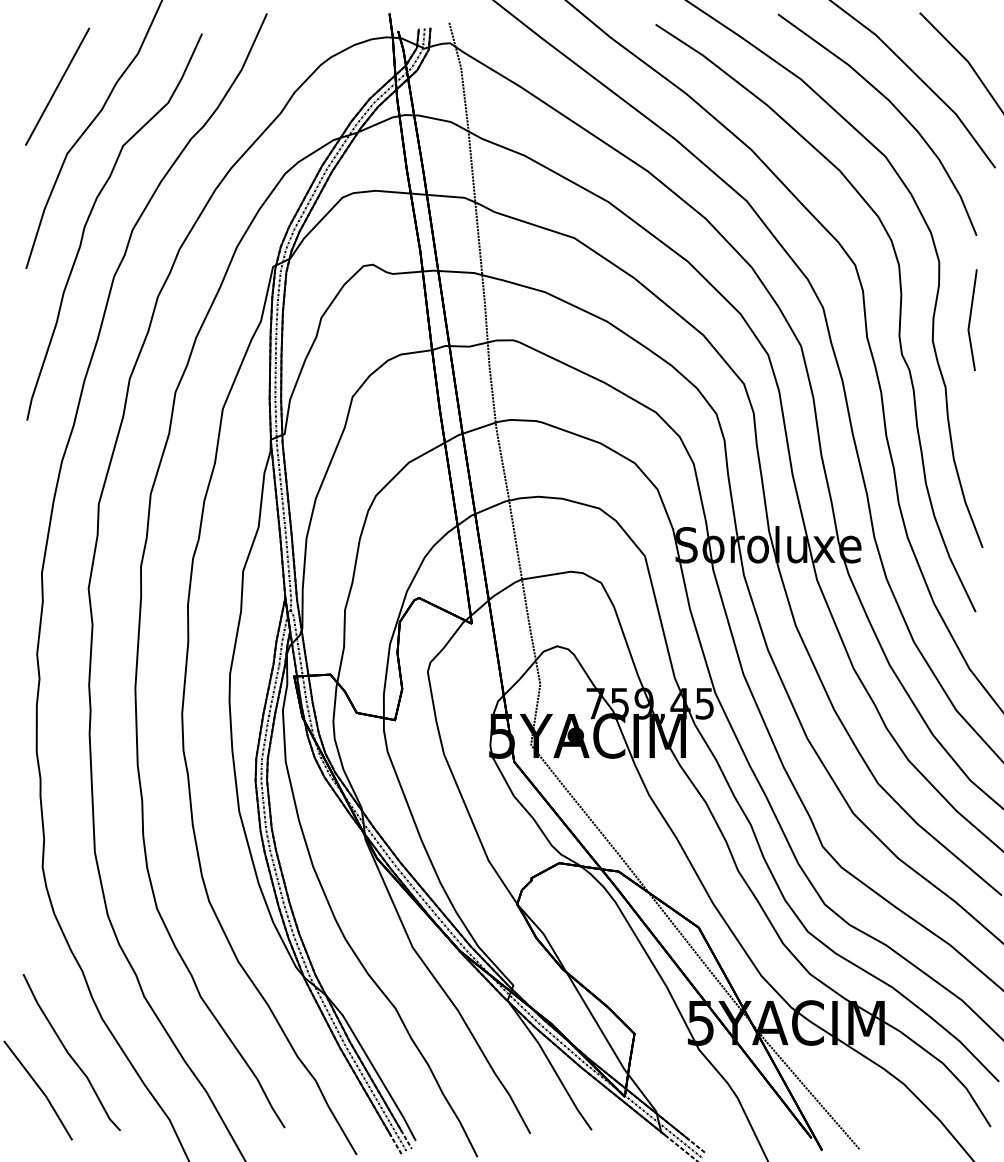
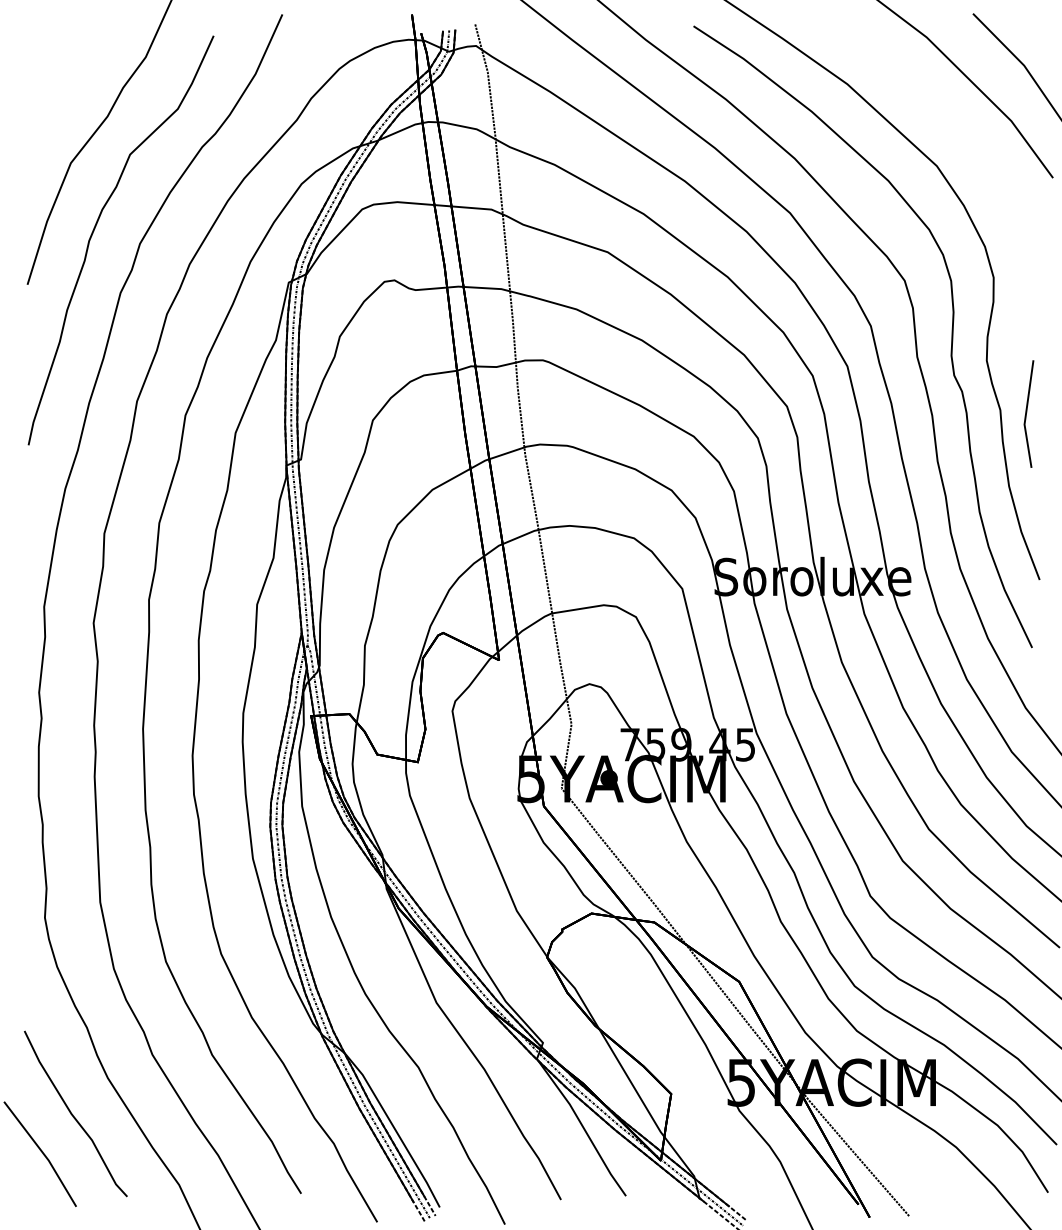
line: (57, 86) -> (60, 91), removed
curve: (896, 110) -> (948, 117), removed
line: (970, 319) -> (1026, 413), moved

